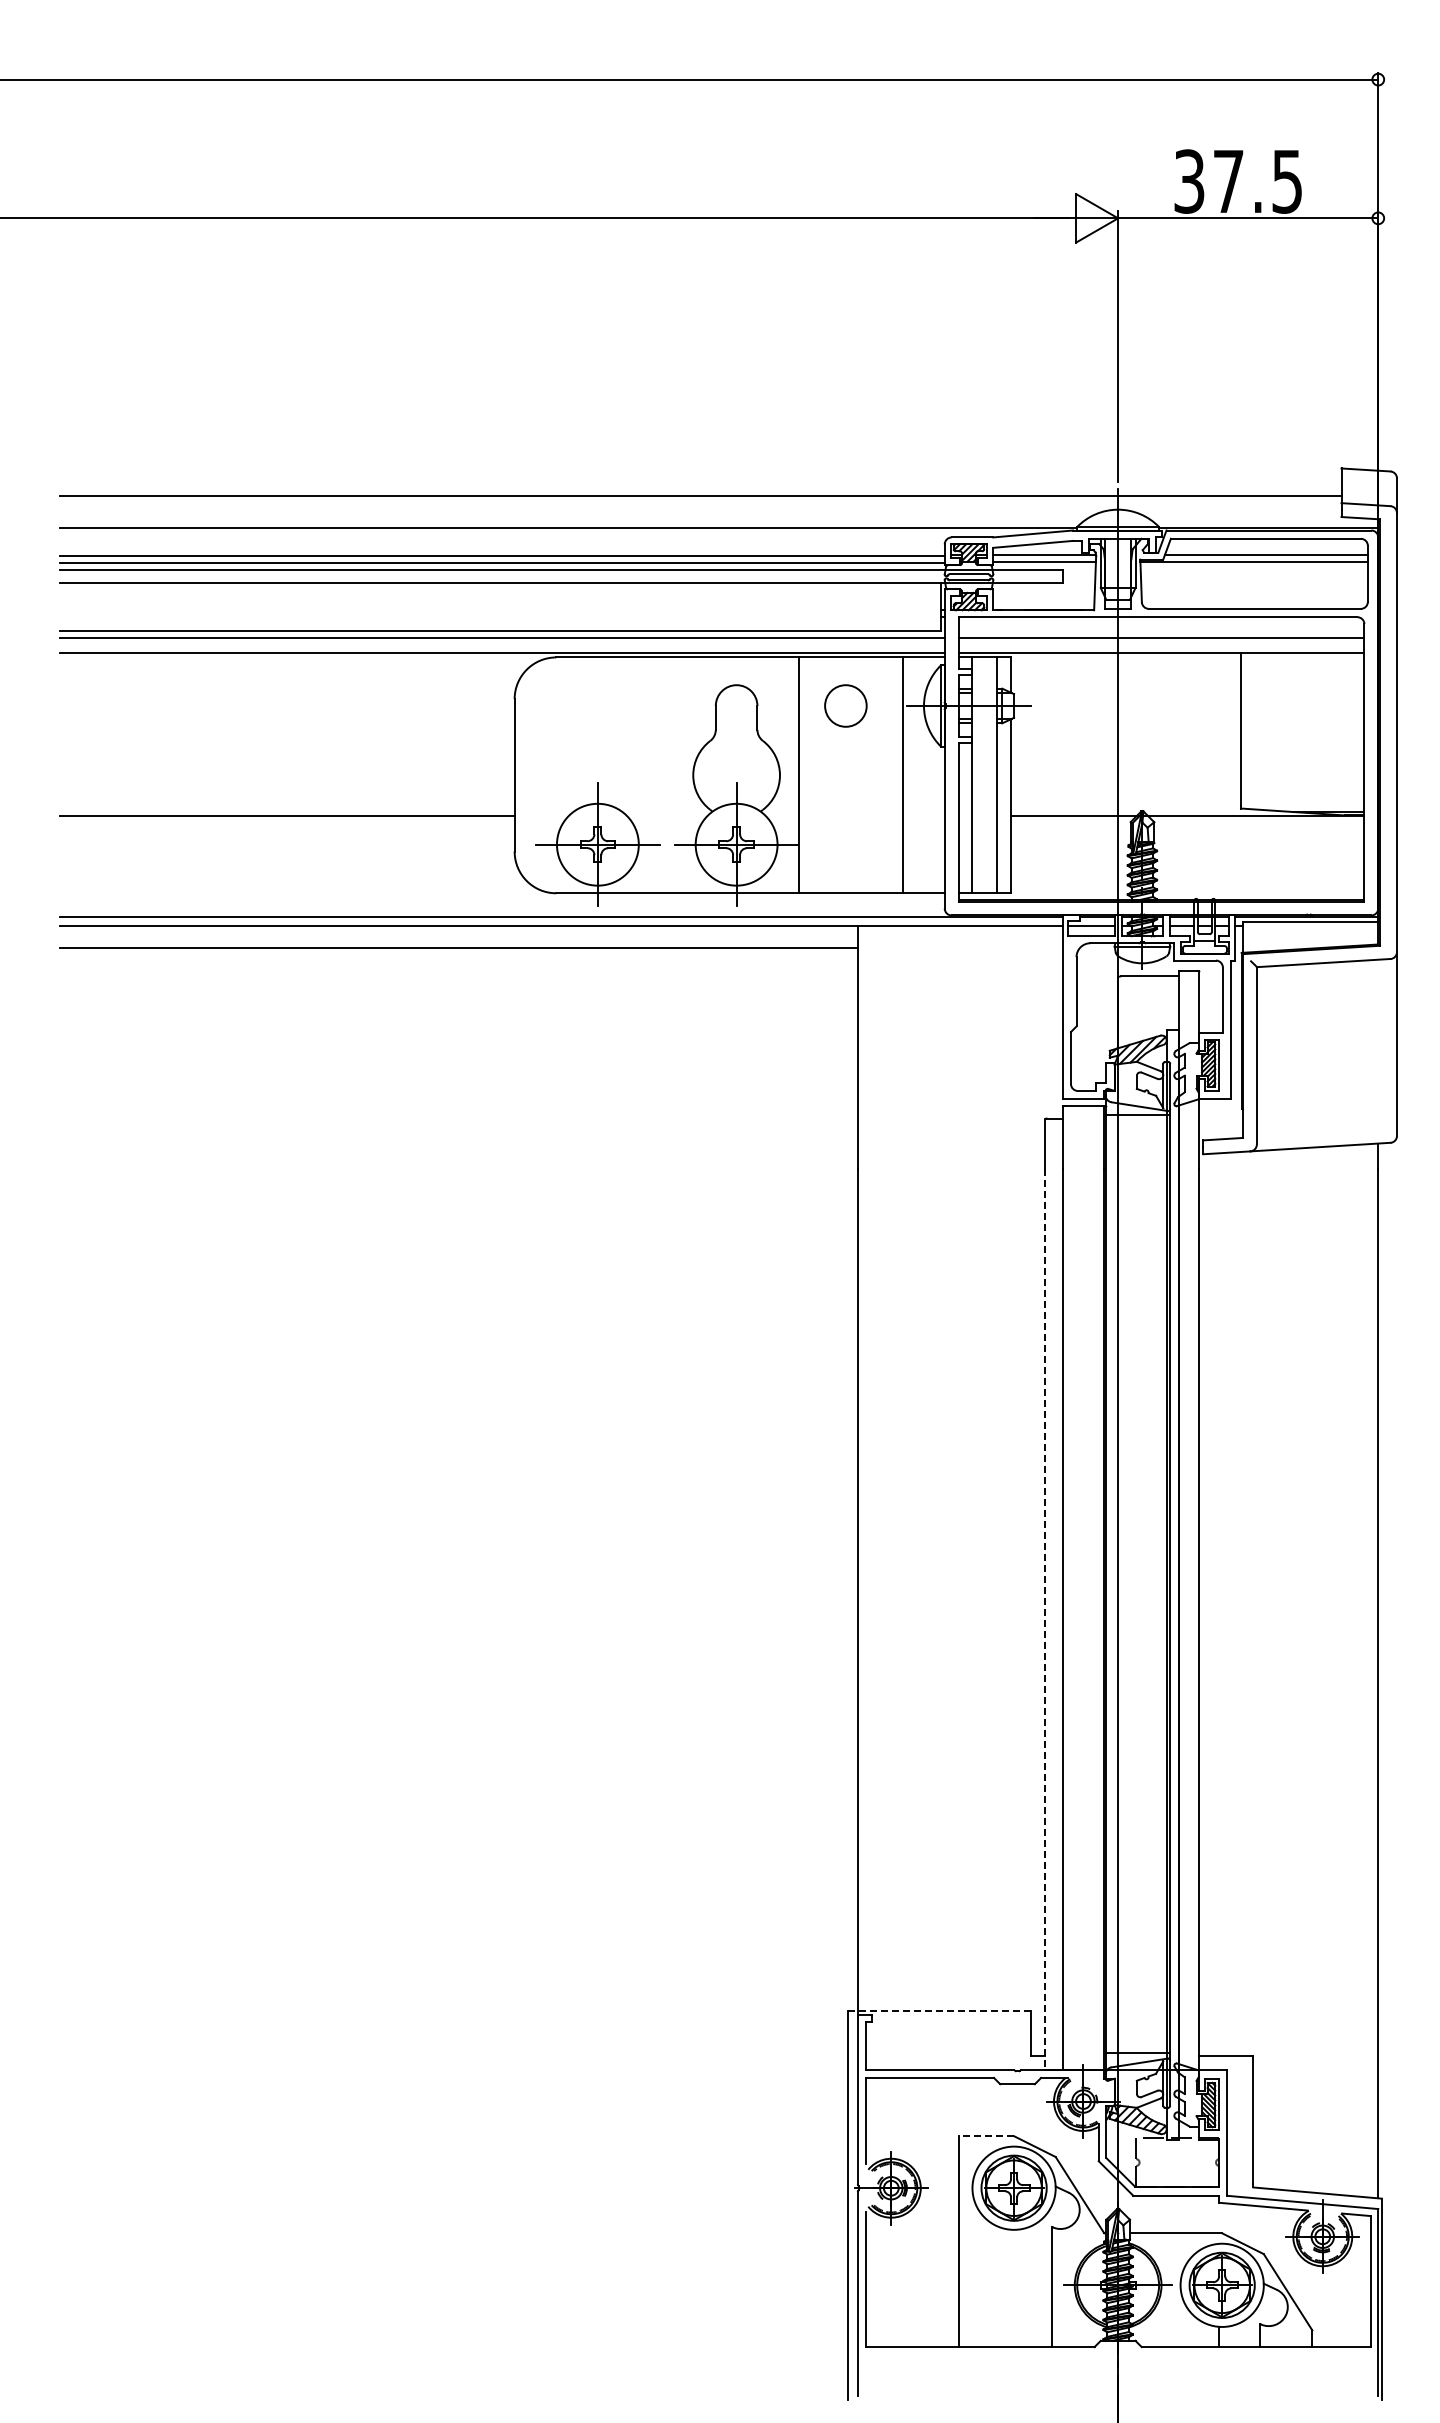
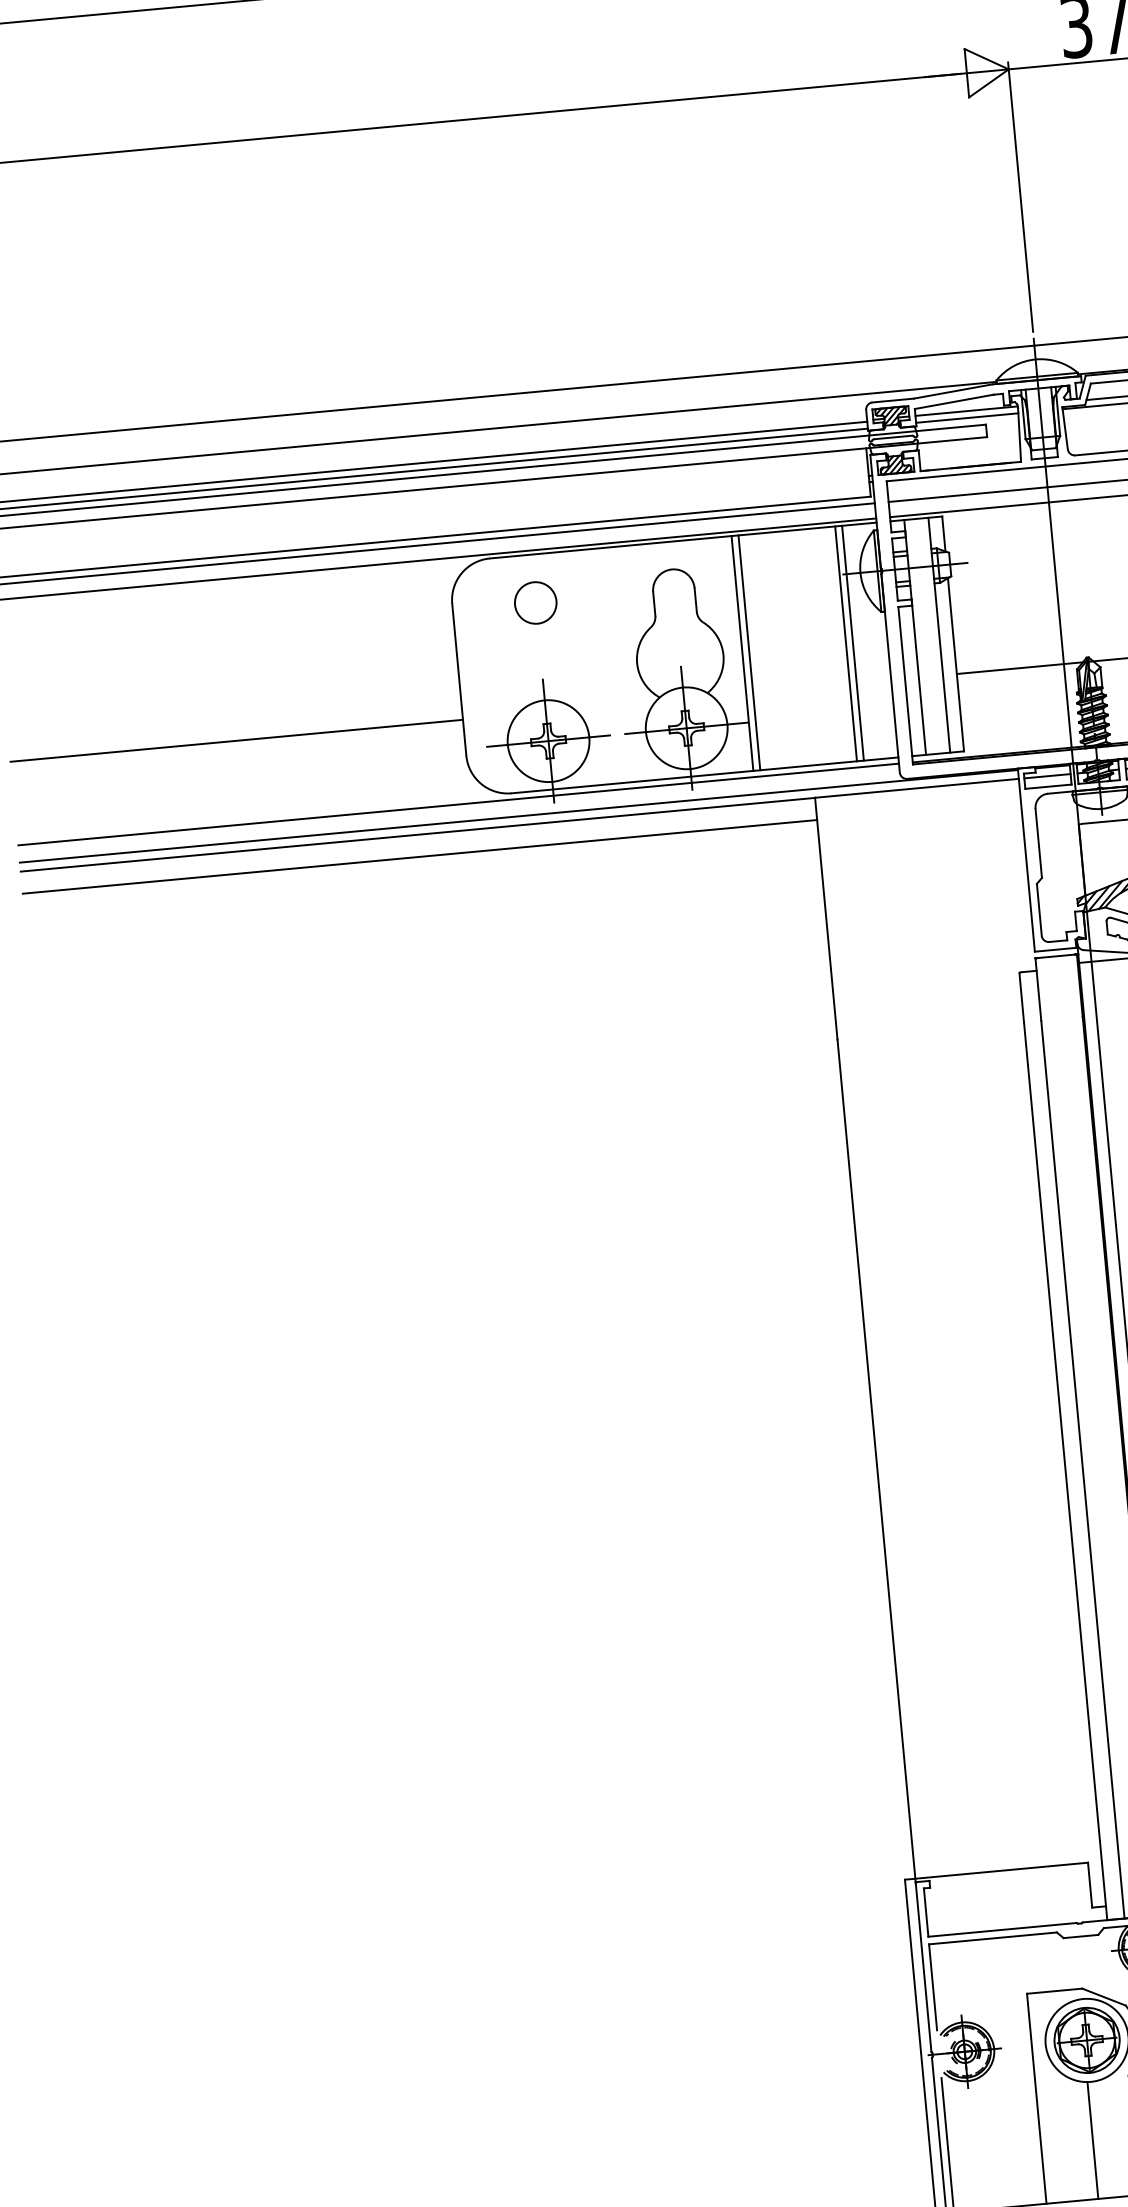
circle: (845, 705) -> (535, 602), moved
line: (806, 775) -> (749, 652), added
line: (910, 775) -> (853, 643), added
line: (502, 899) -> (458, 804), added
line: (1045, 1619) -> (1065, 1471), dashed -> solid
line: (939, 2011) -> (996, 1871), dashed -> solid
line: (986, 2136) -> (1054, 1991), dashed -> solid
line: (1010, 2288) -> (1092, 2140), added

